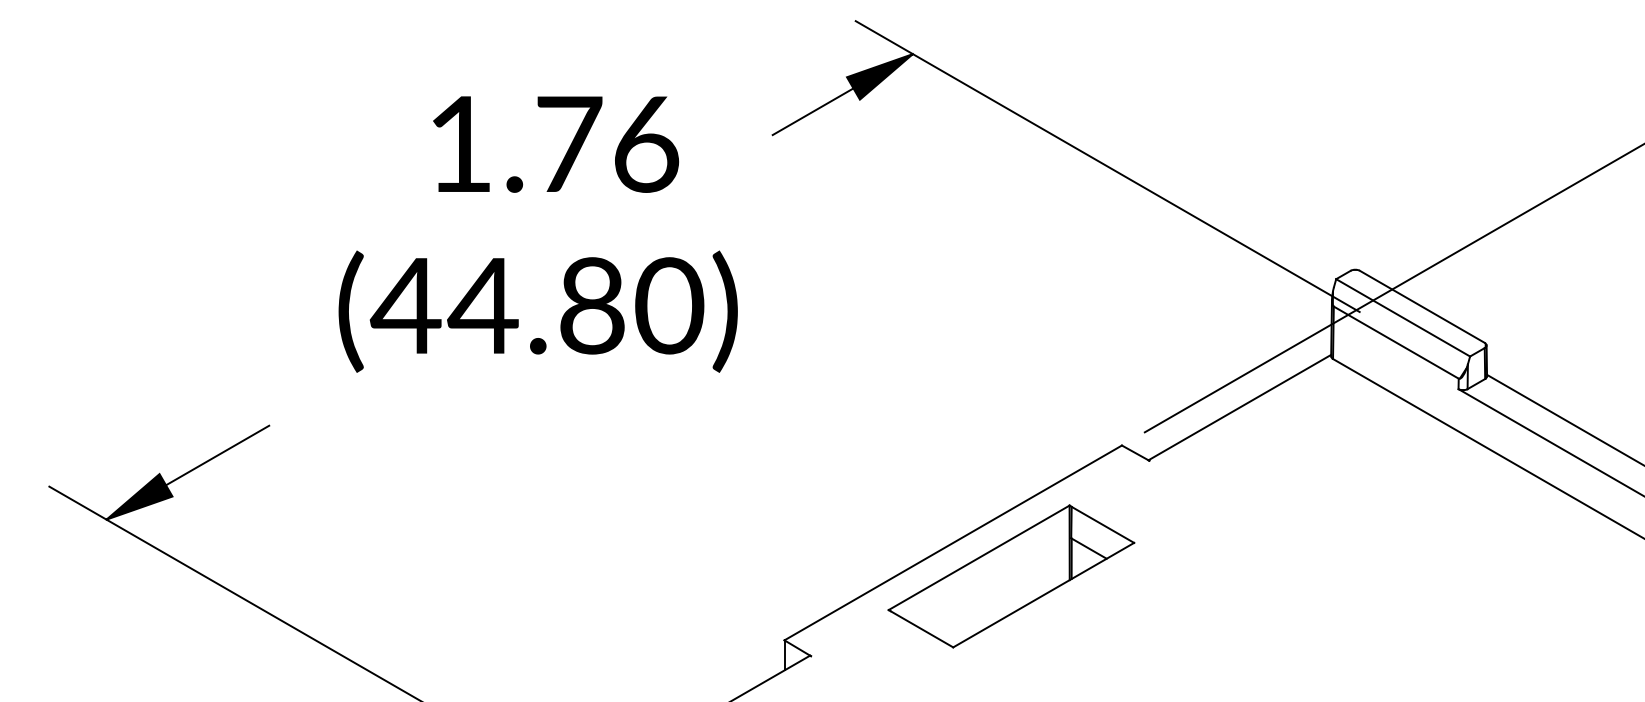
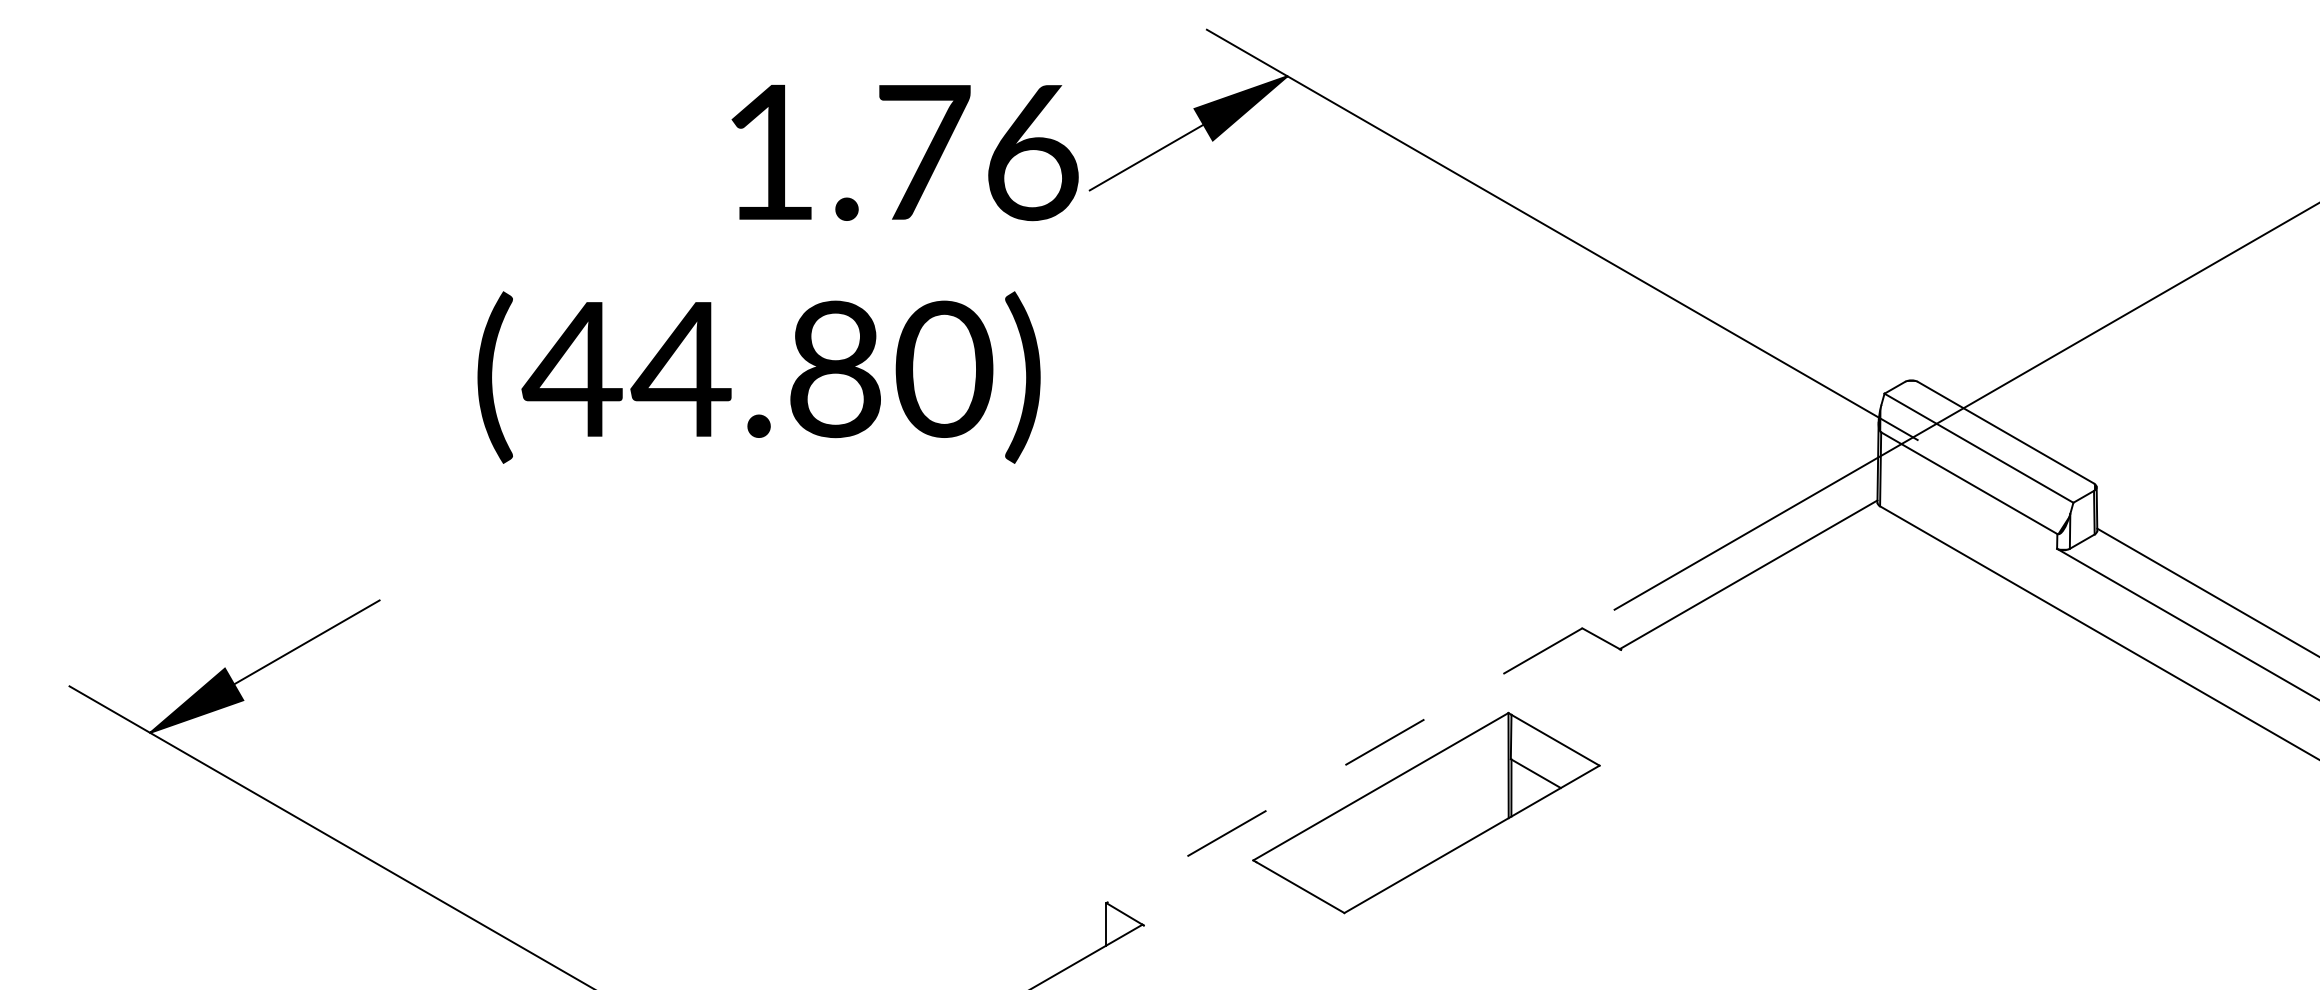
text: (555, 145) -> (904, 153), moved
text: (537, 311) -> (758, 377), moved
line: (953, 542) -> (1344, 765), solid -> dashed

